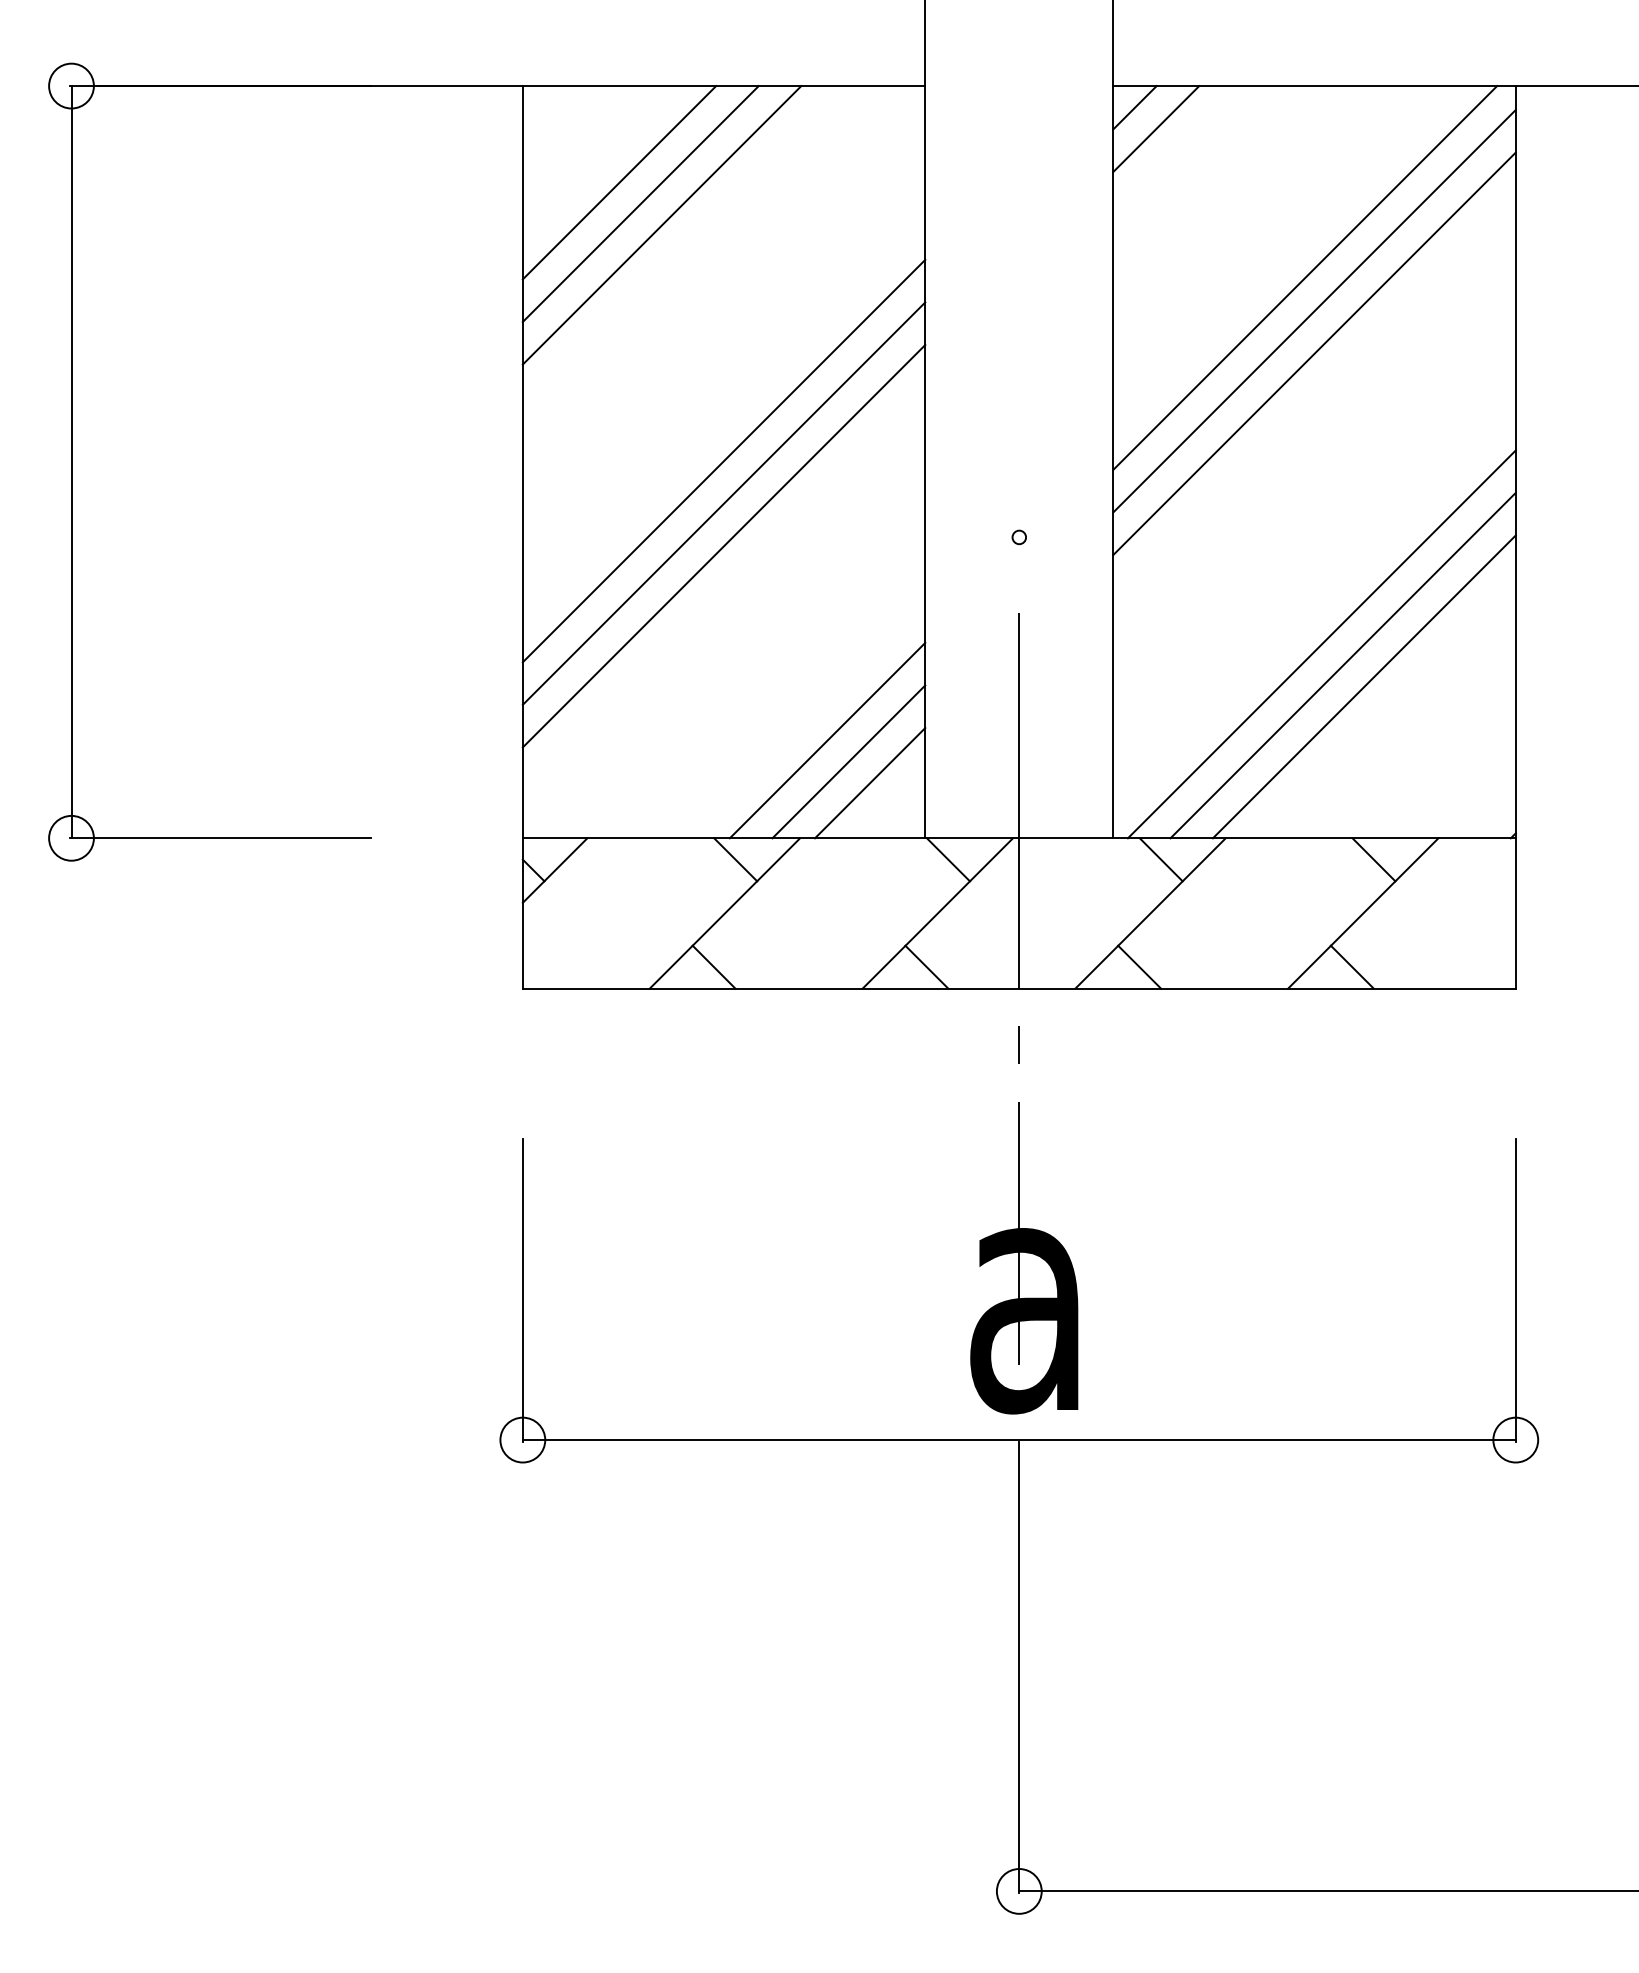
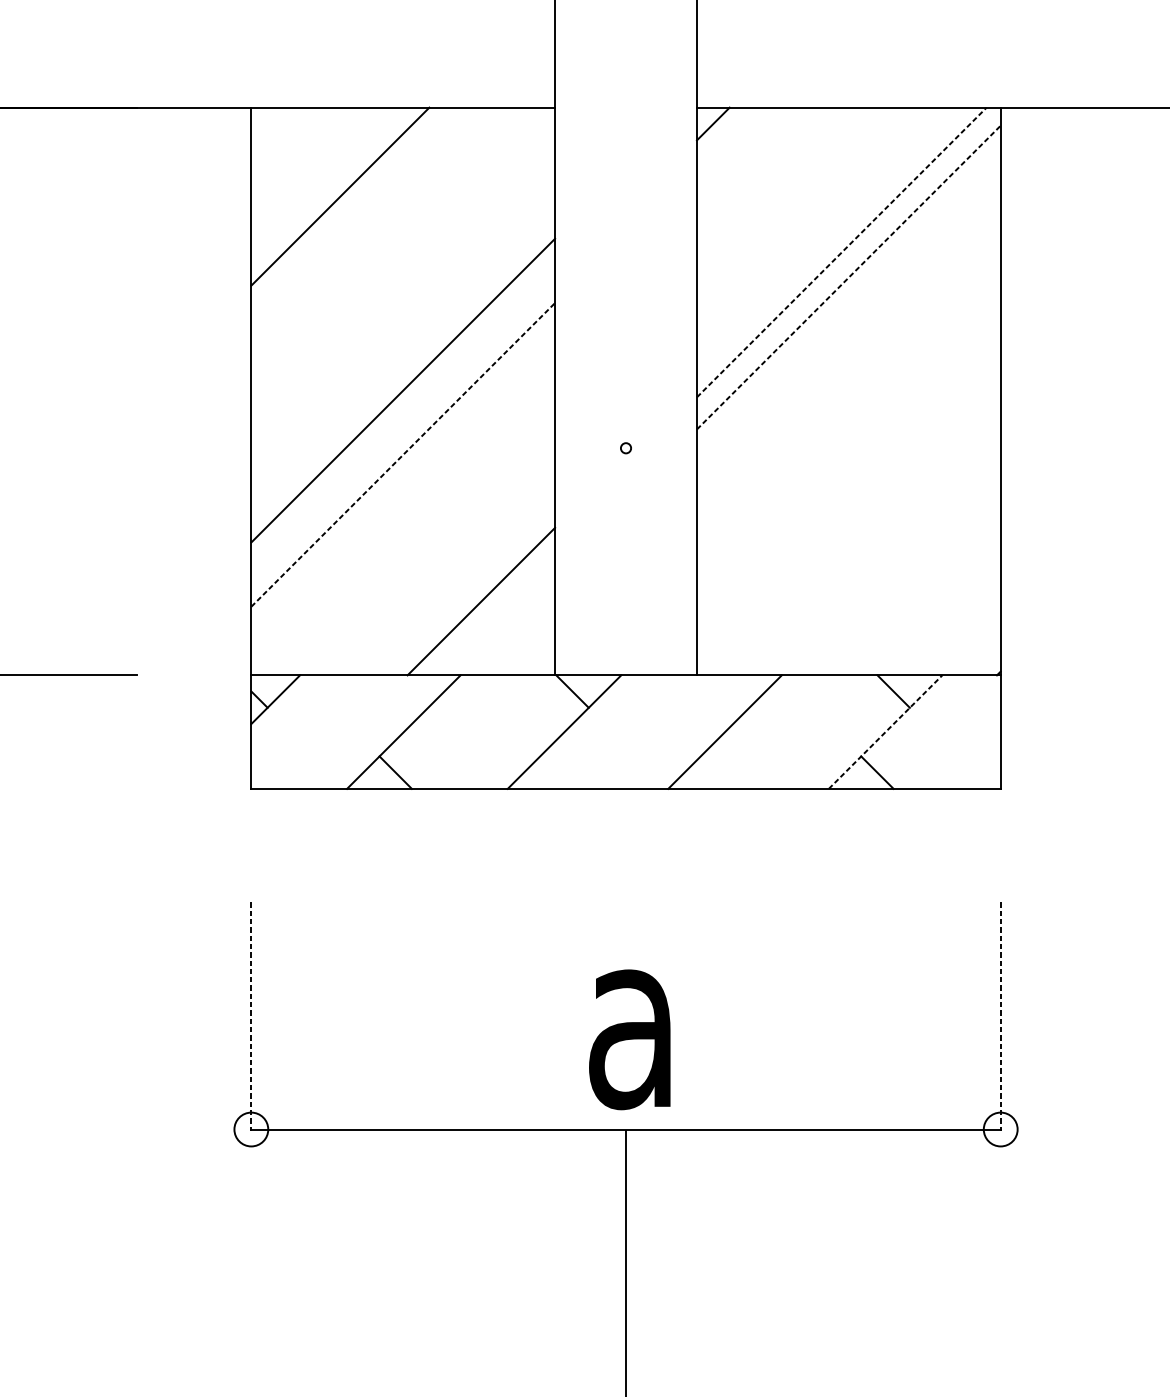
line: (1156, 129) -> (729, 140), removed
line: (619, 182) -> (324, 180), removed
line: (661, 225) -> (356, 212), removed
line: (1305, 277) -> (842, 252), solid -> dashed
line: (1314, 311) -> (848, 277), solid -> dashed
line: (1314, 353) -> (848, 309), removed
line: (723, 503) -> (402, 422), removed
line: (724, 546) -> (403, 455), solid -> dashed
line: (1321, 644) -> (854, 529), removed
line: (1342, 665) -> (869, 544), removed
line: (1363, 686) -> (885, 560), removed
line: (848, 761) -> (497, 617), removed
line: (870, 783) -> (513, 633), removed
line: (735, 859) -> (411, 691), removed
line: (1160, 859) -> (732, 691), removed
line: (1363, 913) -> (885, 732), solid -> dashed
line: (926, 966) -> (555, 772), removed
line: (1139, 966) -> (716, 772), removed
line: (1019, 988) -> (626, 788), removed
line: (522, 1290) -> (251, 1016), solid -> dashed
line: (1515, 1290) -> (1000, 1016), solid -> dashed

